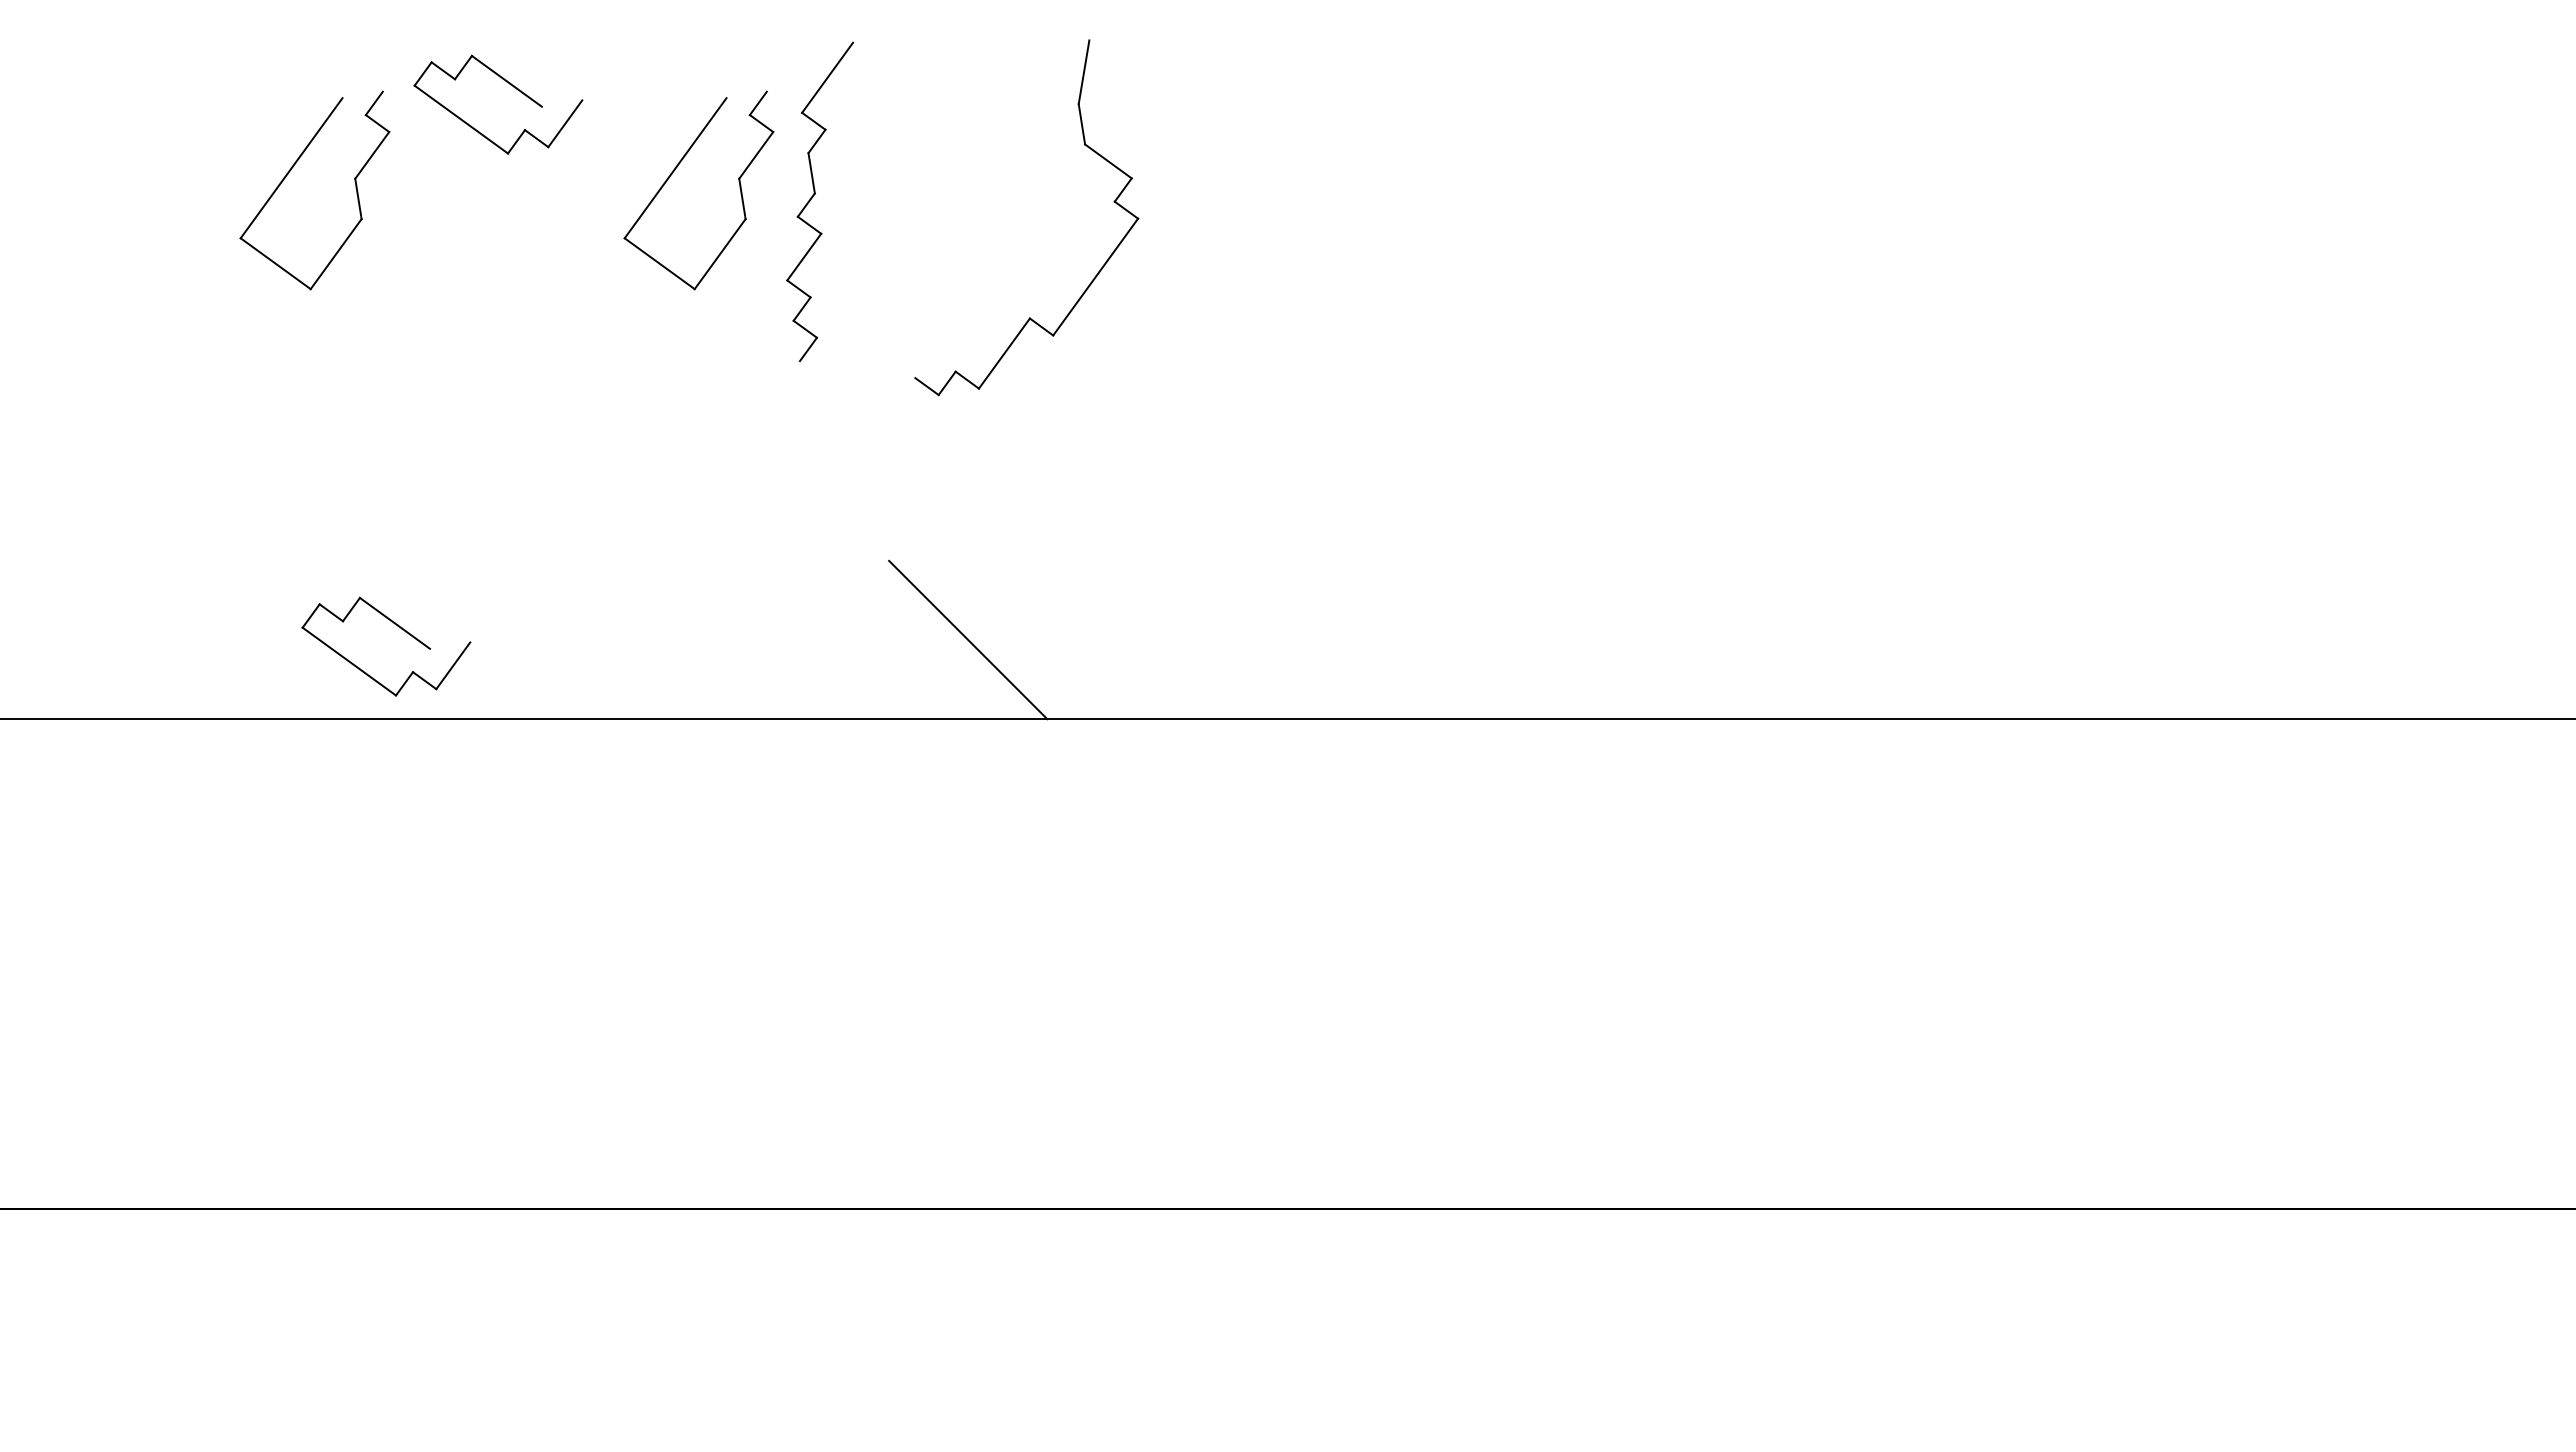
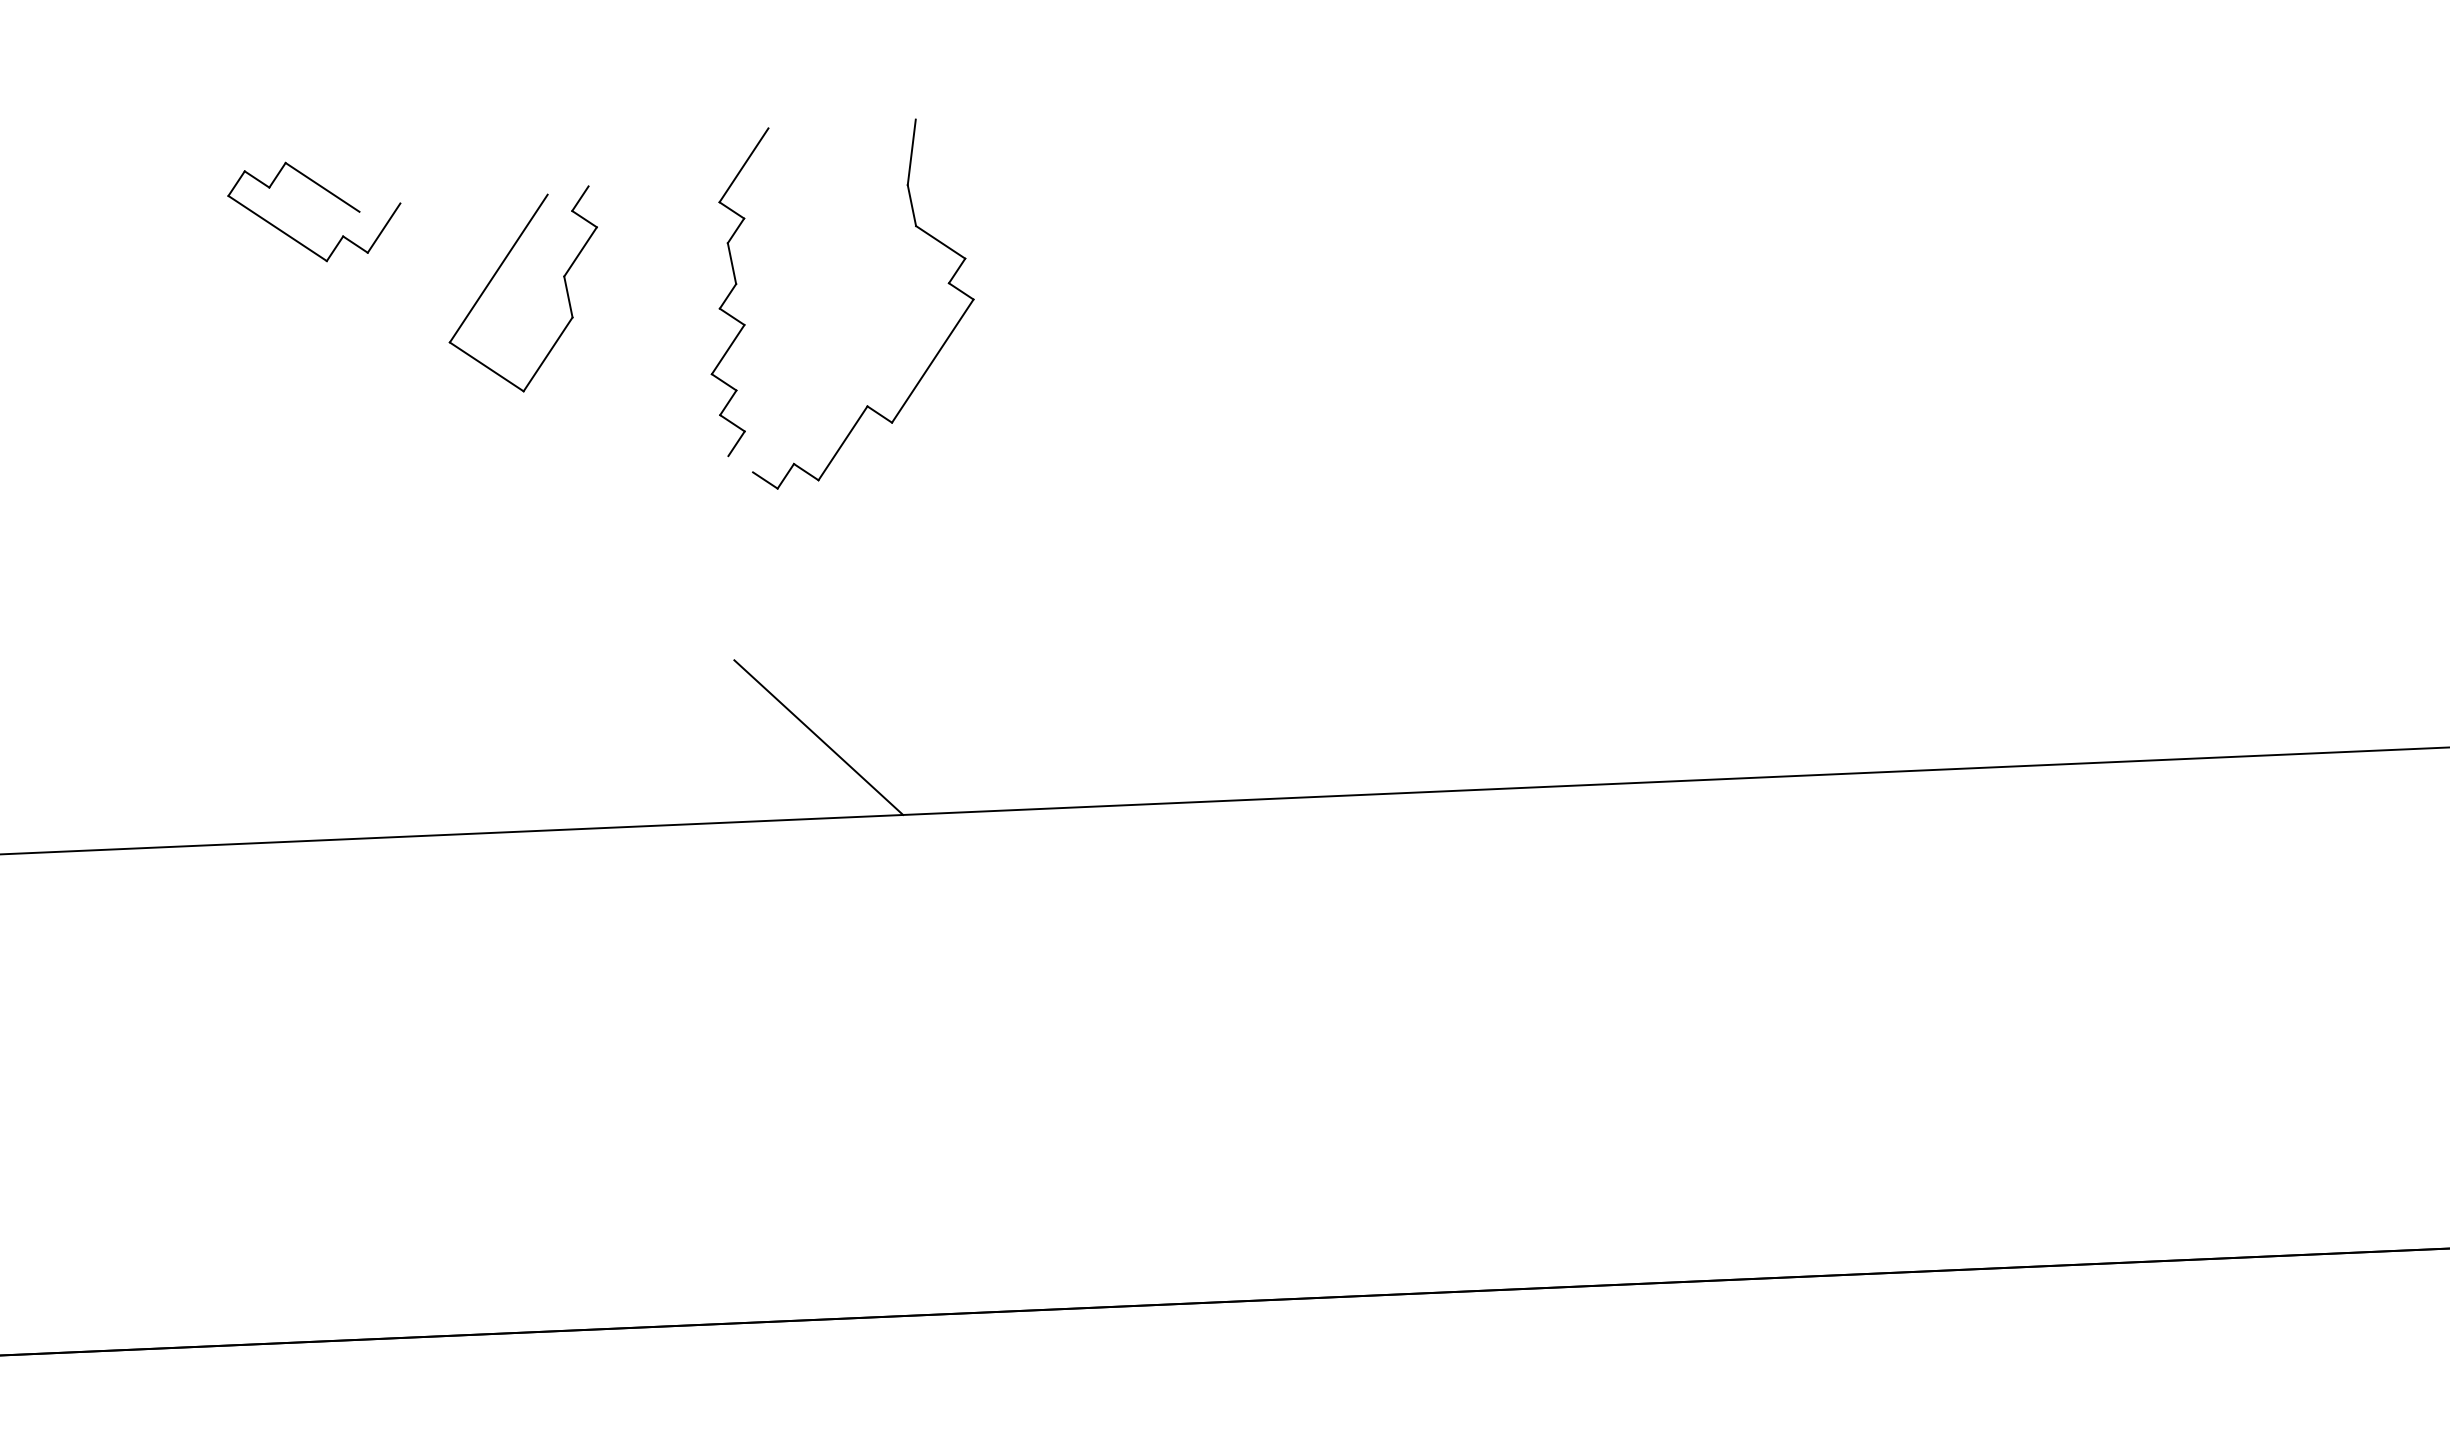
part: (291, 170) -> (106, 288), removed
part: (813, 197) -> (734, 288), moved
part: (398, 627) -> (236, 750), removed

